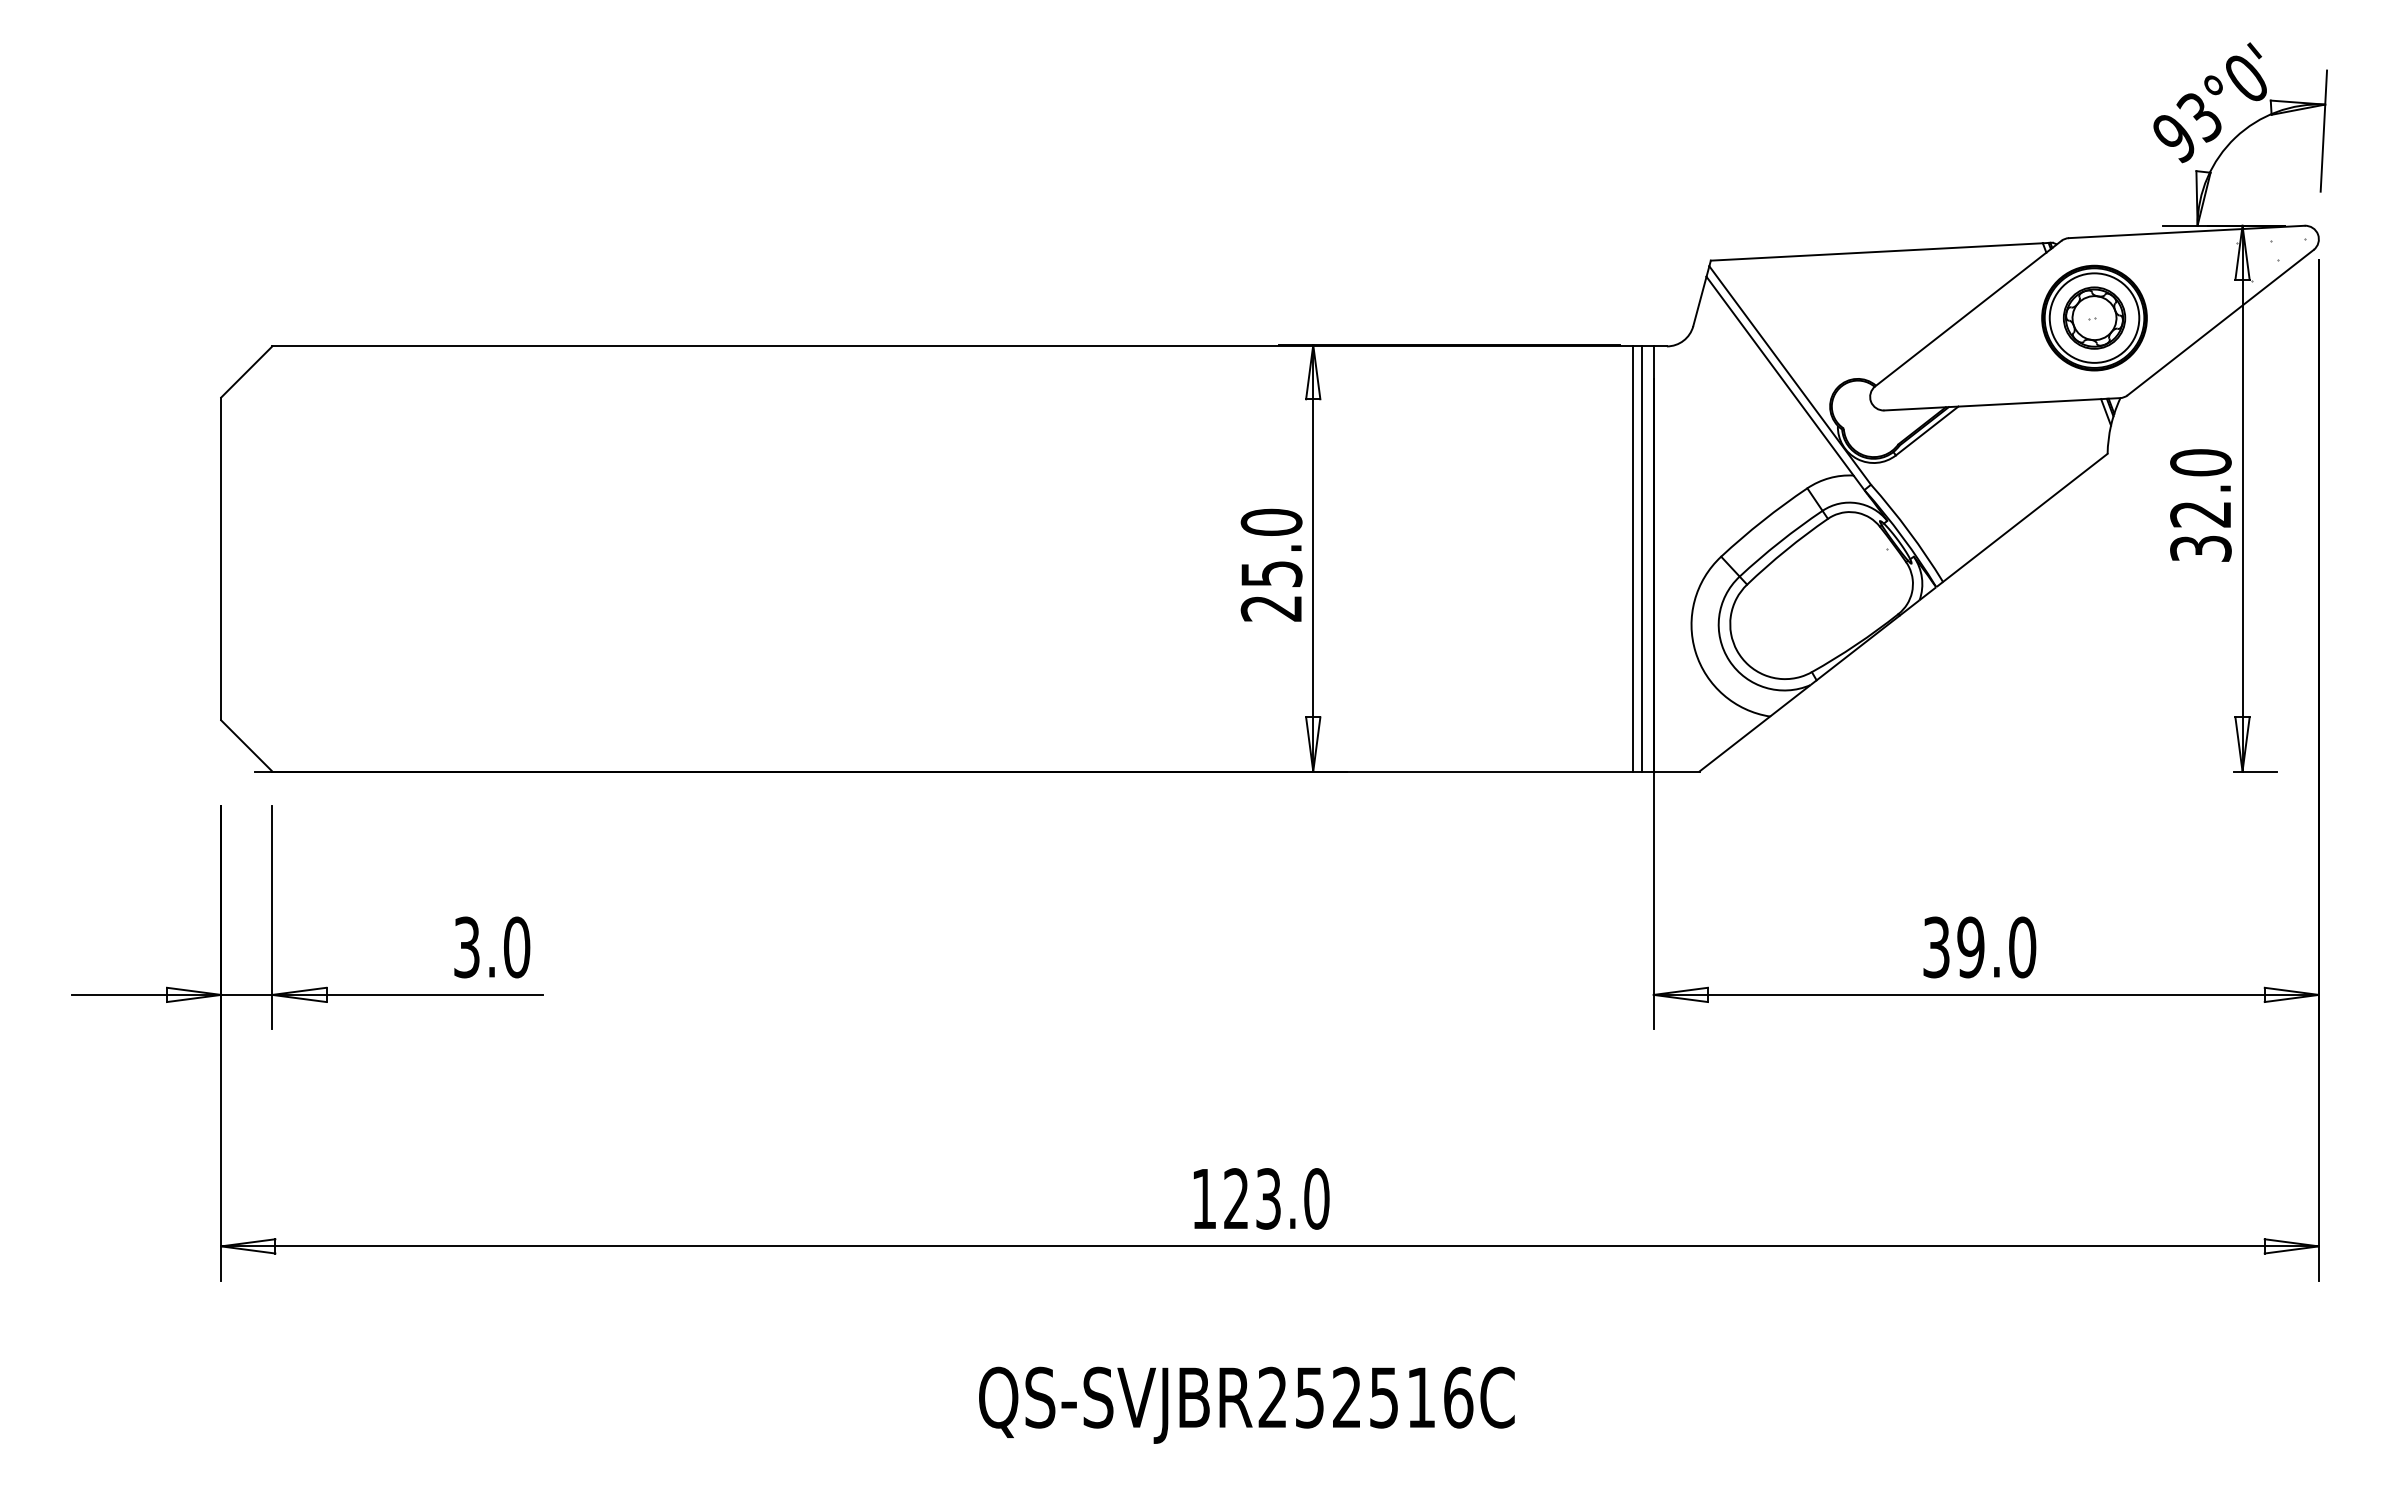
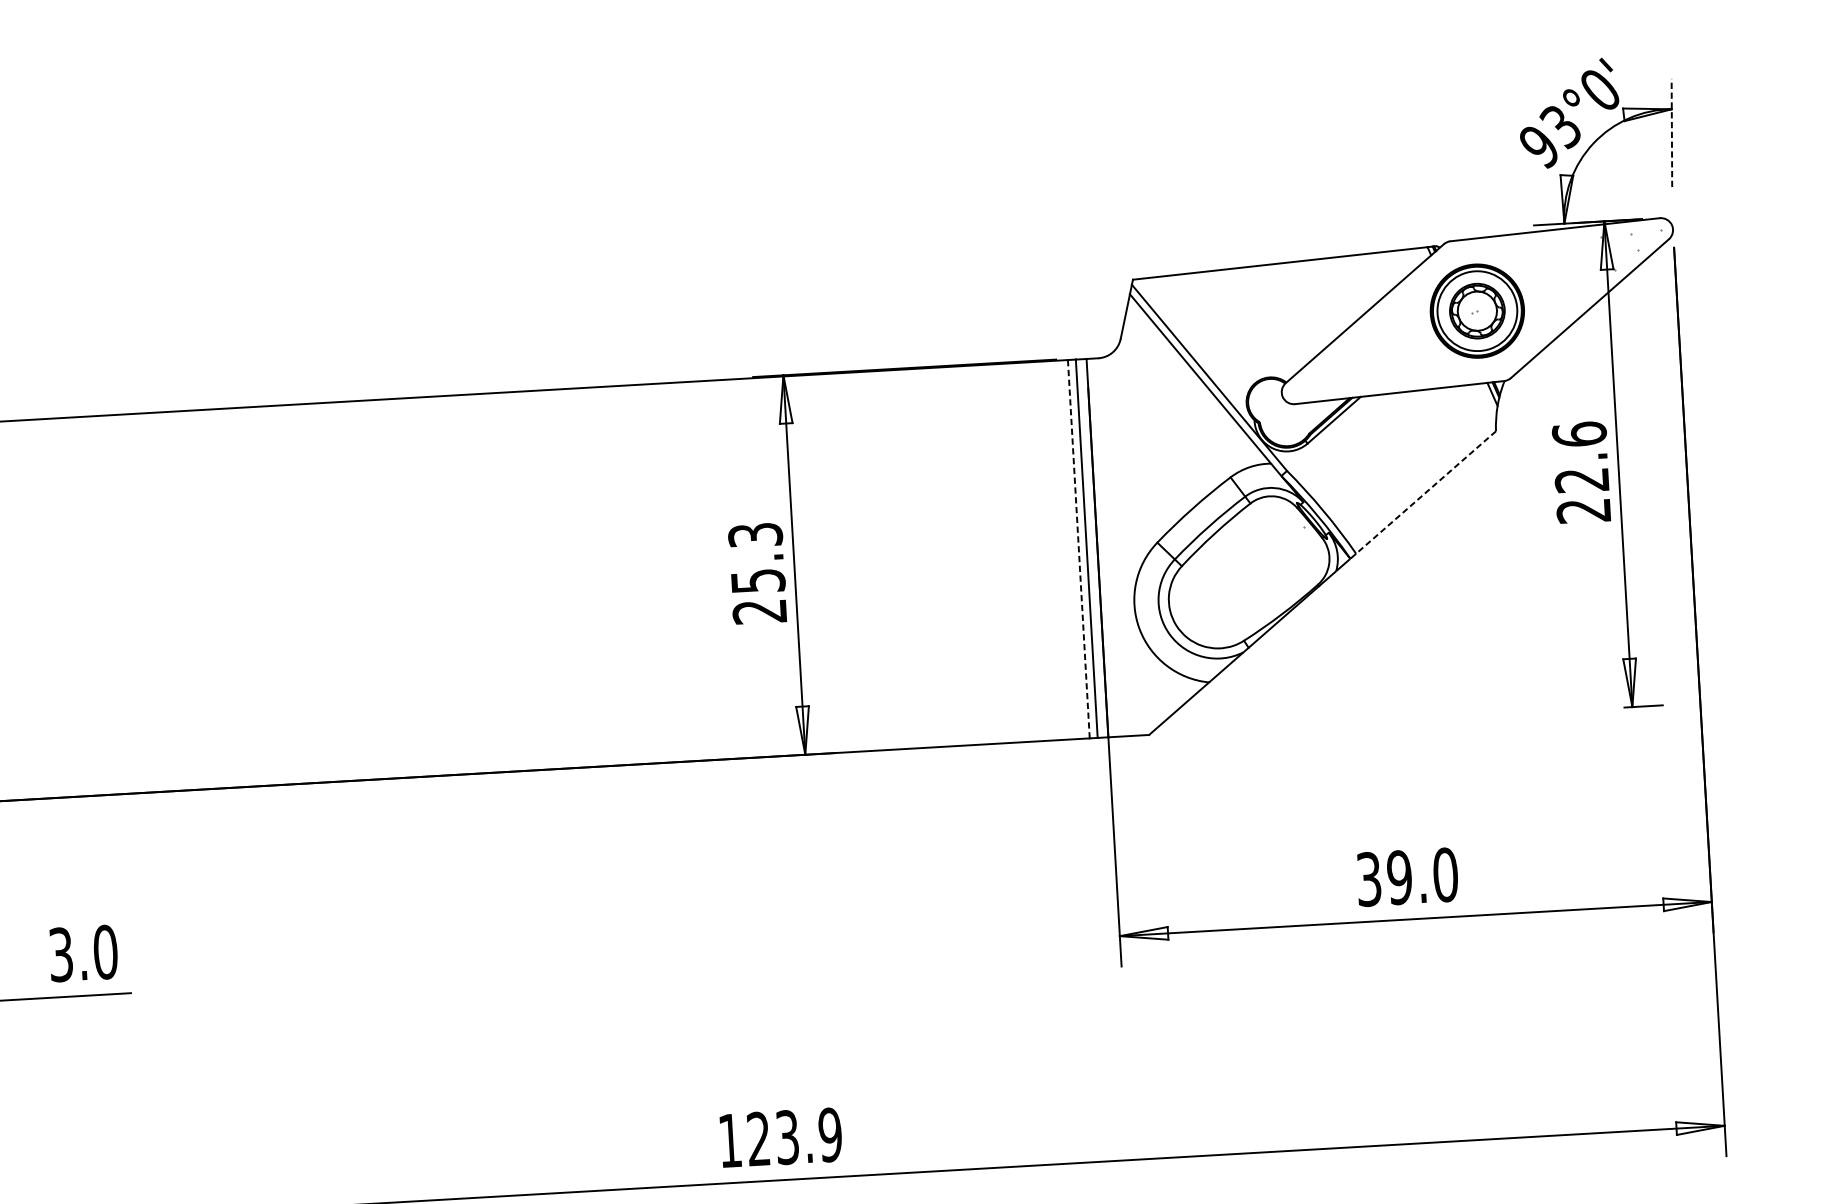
line: (2323, 131) -> (1671, 133), solid -> dashed
text: (2200, 505) -> (1581, 472), 32.0 -> 22.6
line: (2024, 518) -> (1425, 493), solid -> dashed
text: (1271, 521) -> (755, 534), 25.0 -> 25.3
line: (1632, 558) -> (1078, 548), solid -> dashed
text: (1316, 1198) -> (830, 1134), 123.0 -> 123.9

